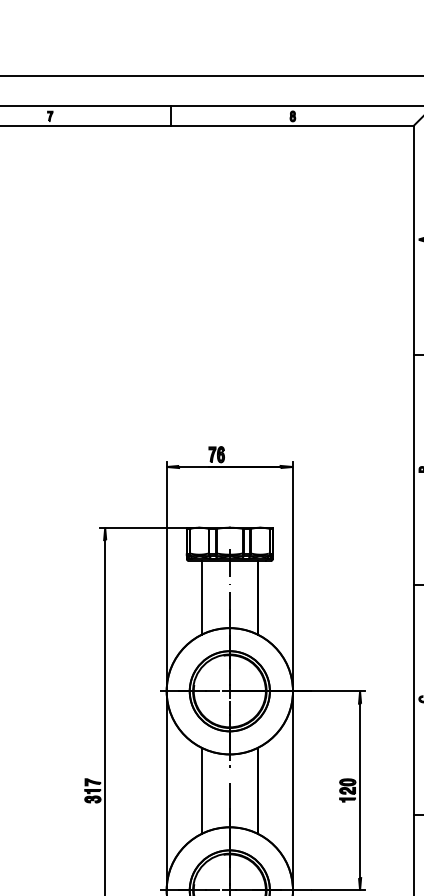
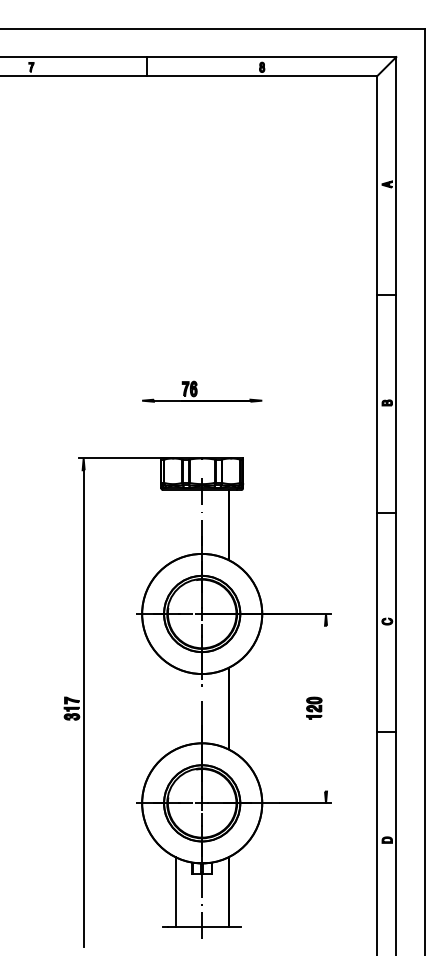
line: (201, 598) -> (175, 525), removed
line: (167, 676) -> (142, 599), removed
line: (293, 676) -> (262, 599), removed
line: (201, 790) -> (175, 708), removed
line: (360, 790) -> (326, 708), removed

